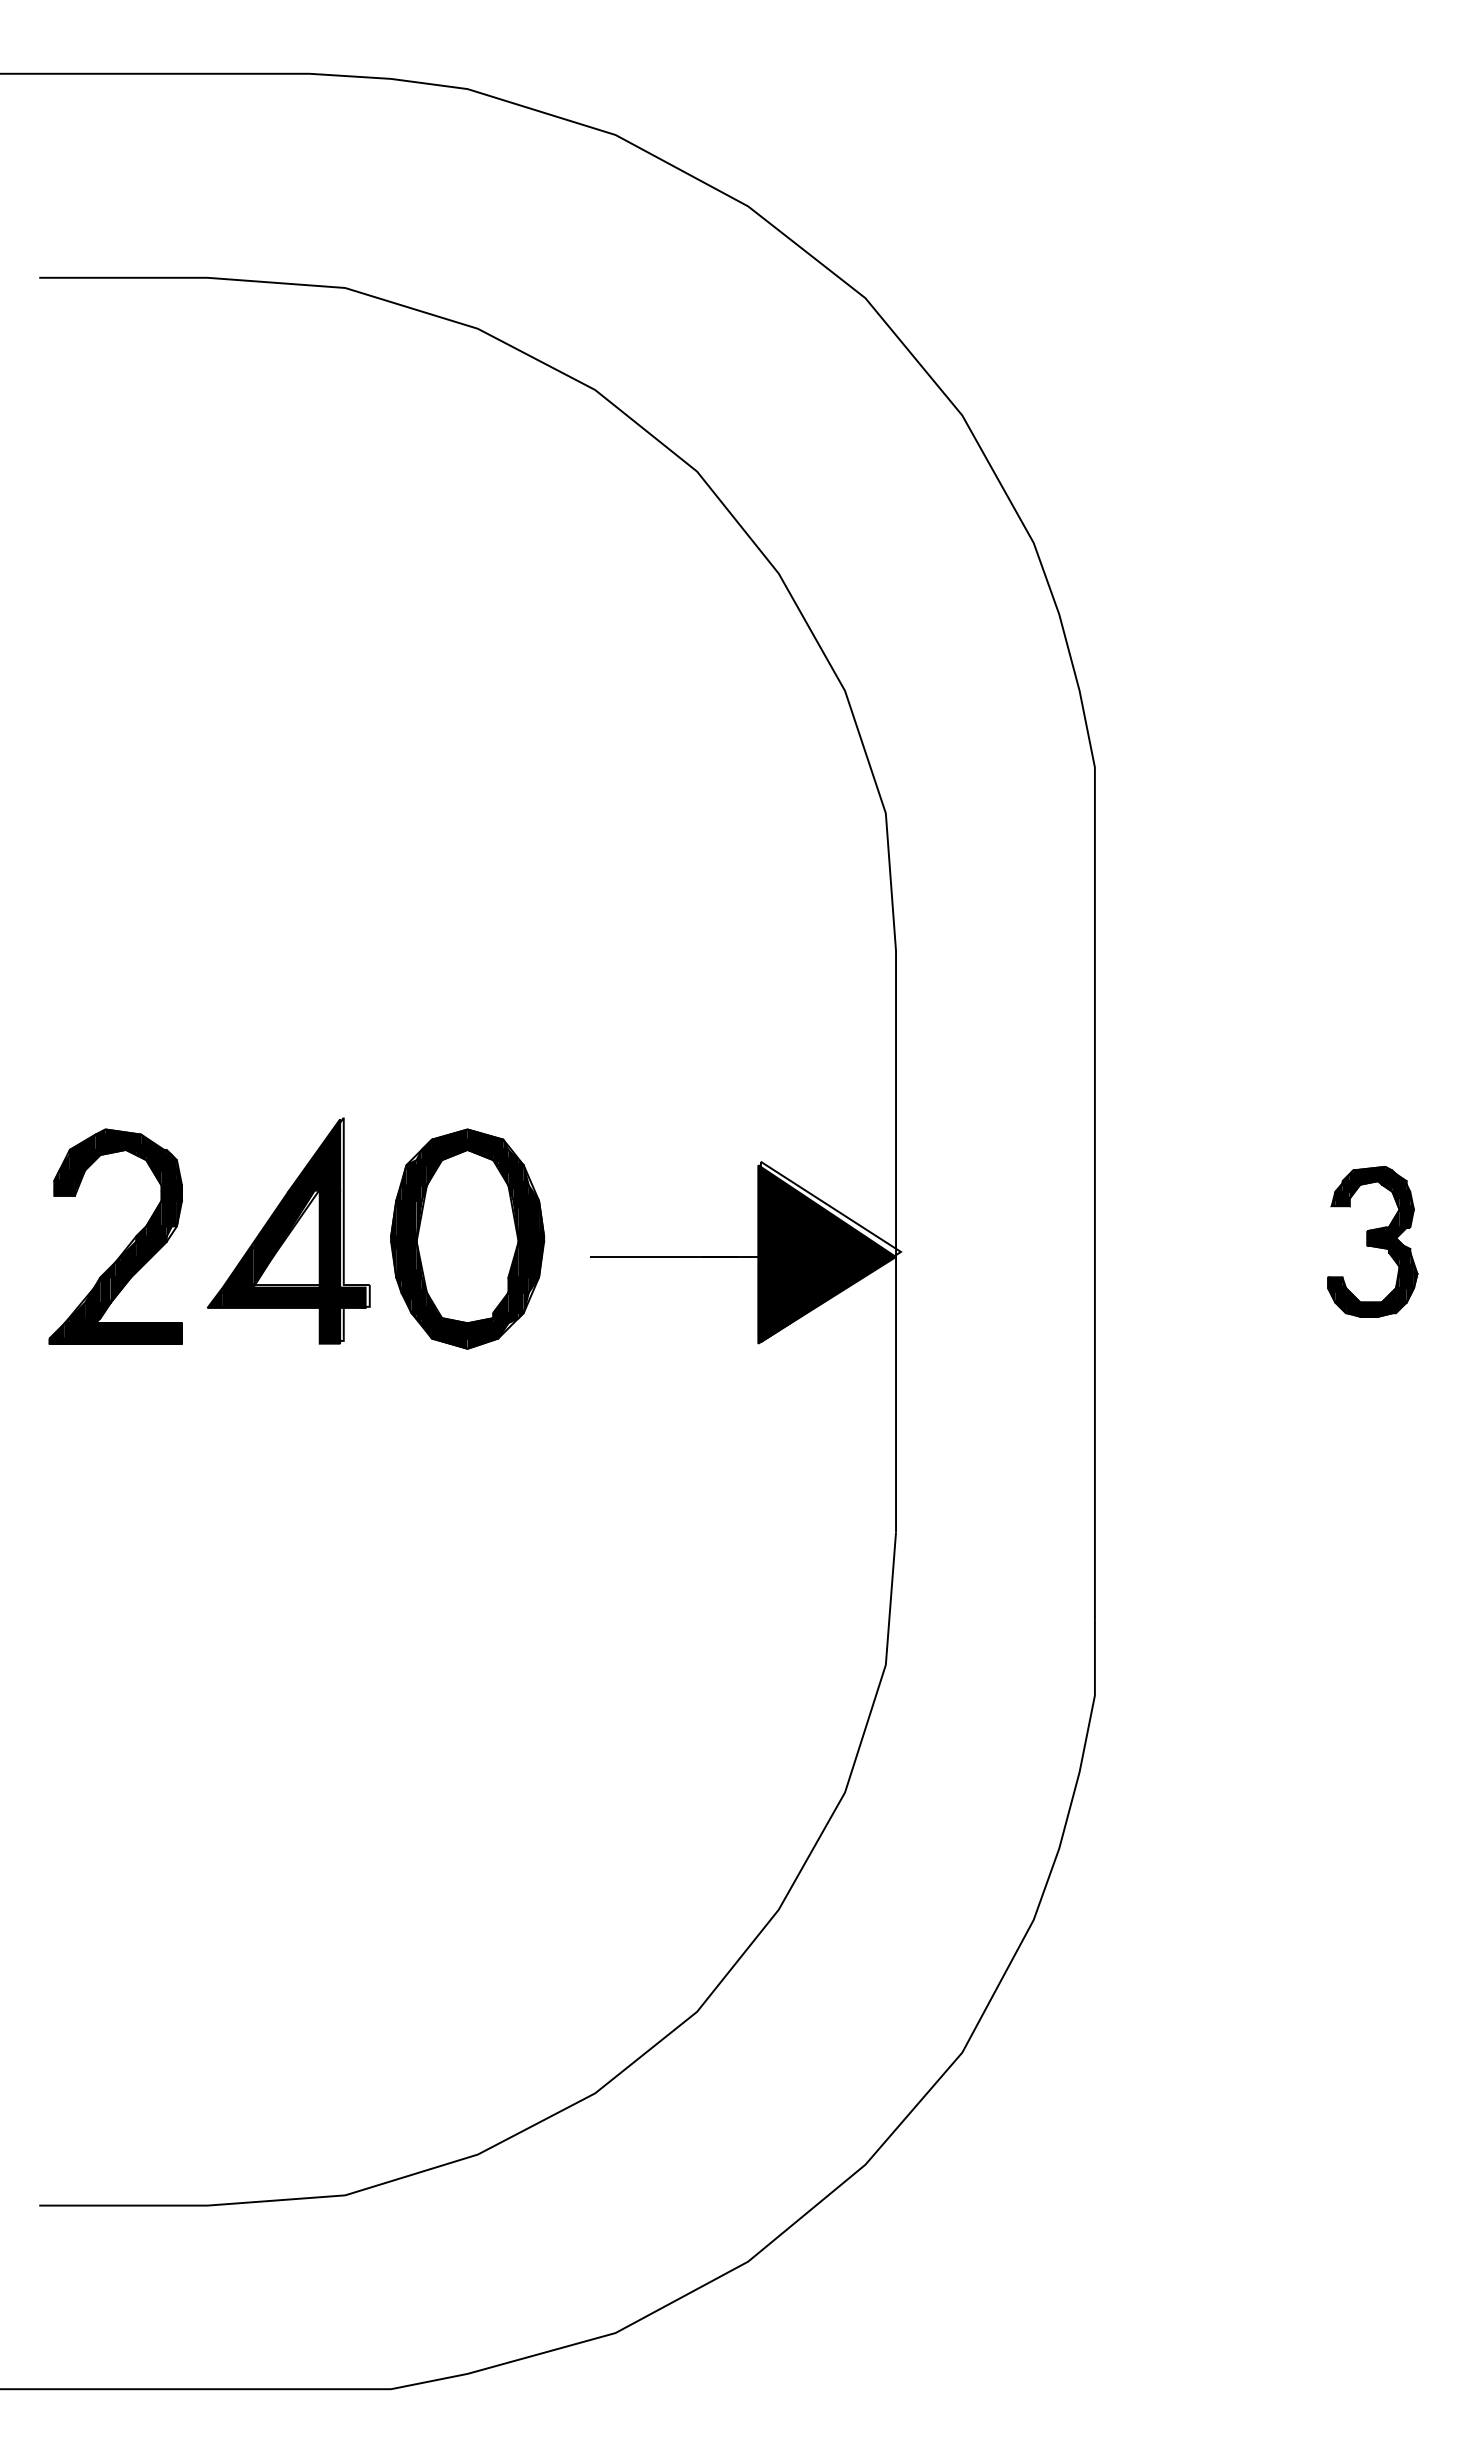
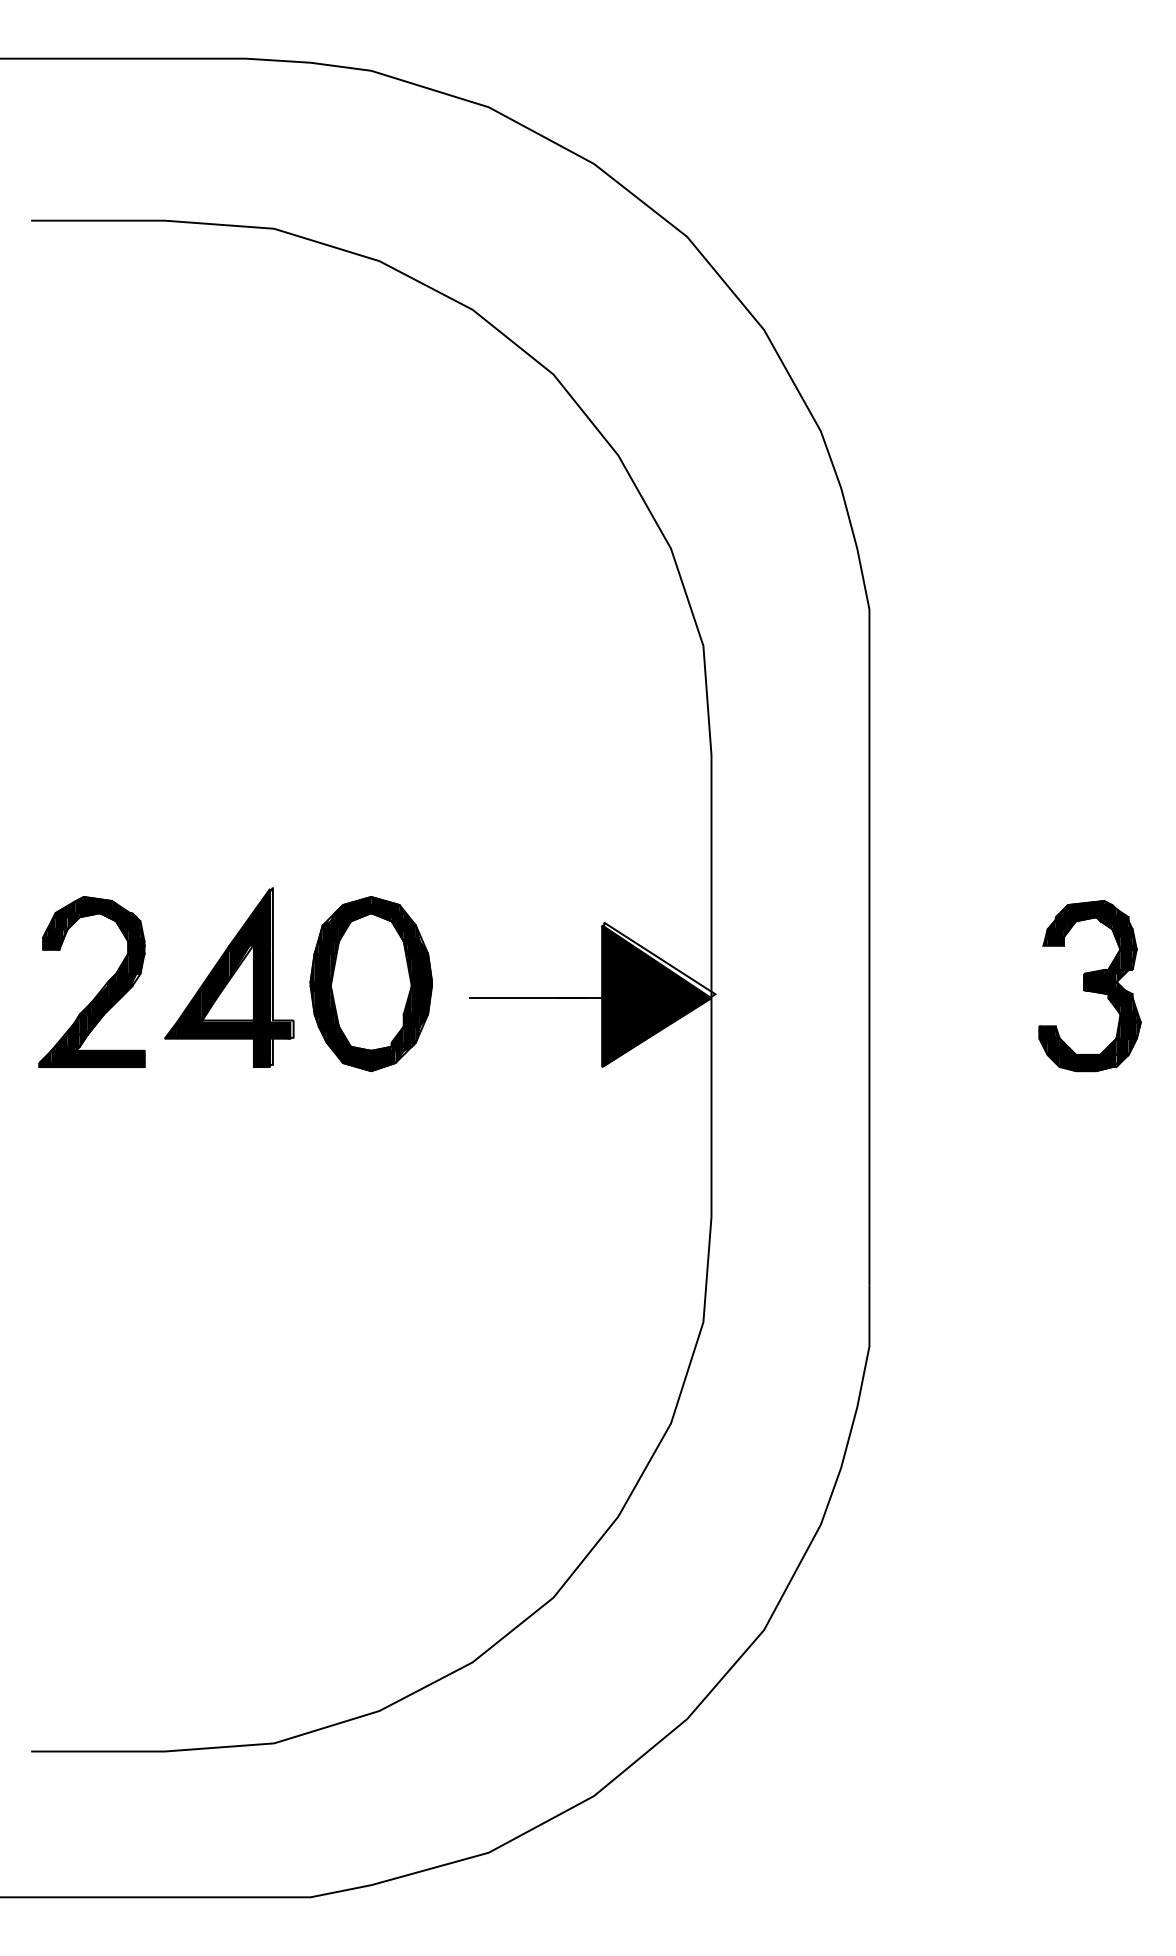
part: (1372, 1242) -> (1089, 986), size x1.43

